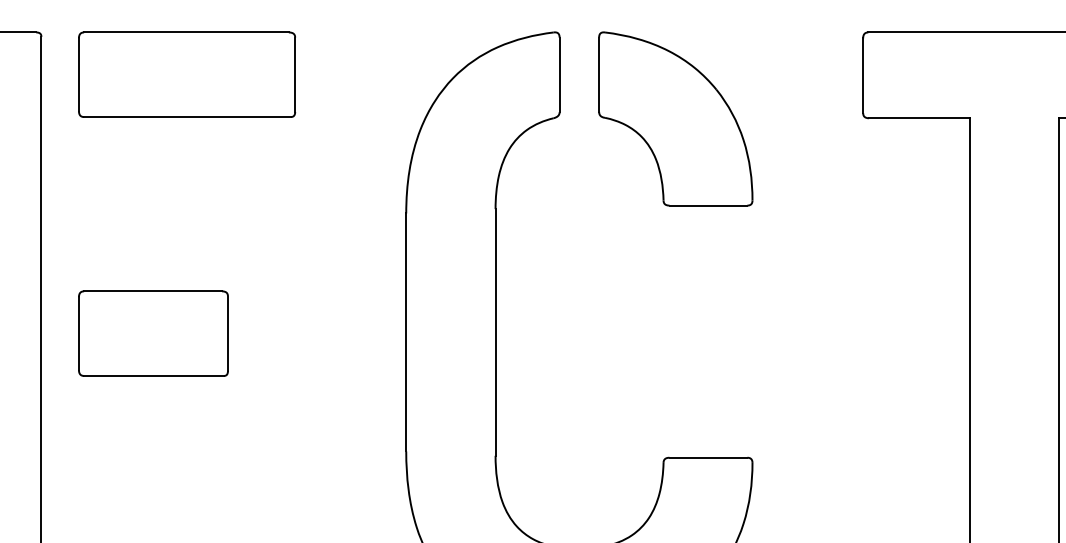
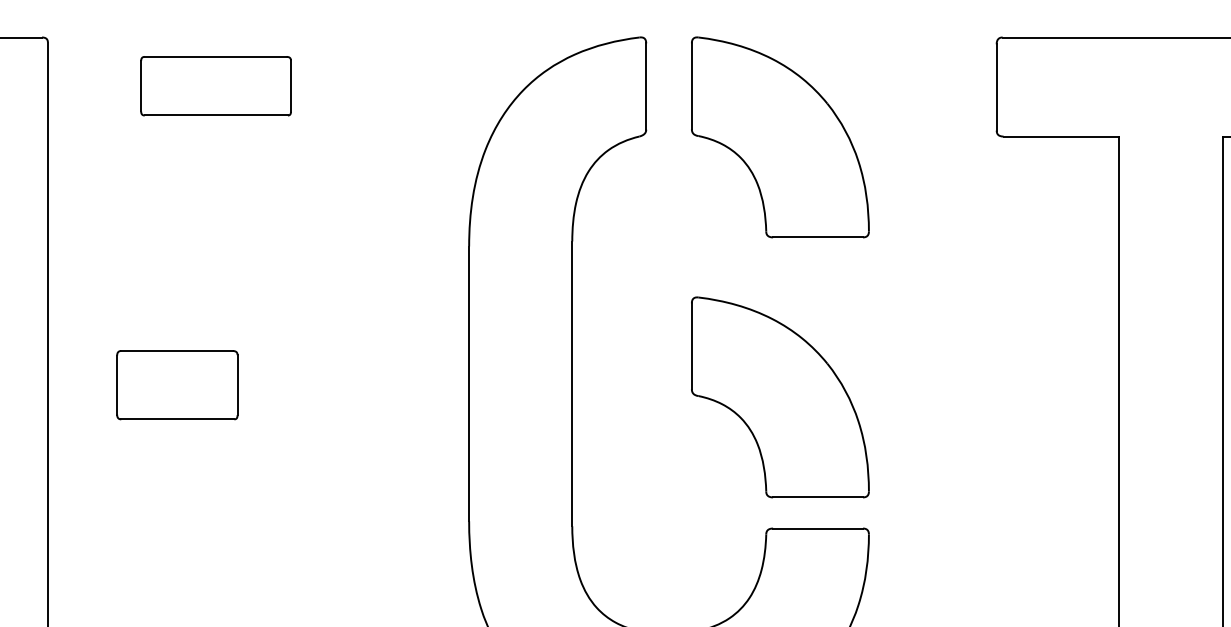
part: (186, 74) -> (215, 85), size x0.6
part: (153, 332) -> (177, 384), size x0.7
part: (675, 344) -> (780, 397), added

